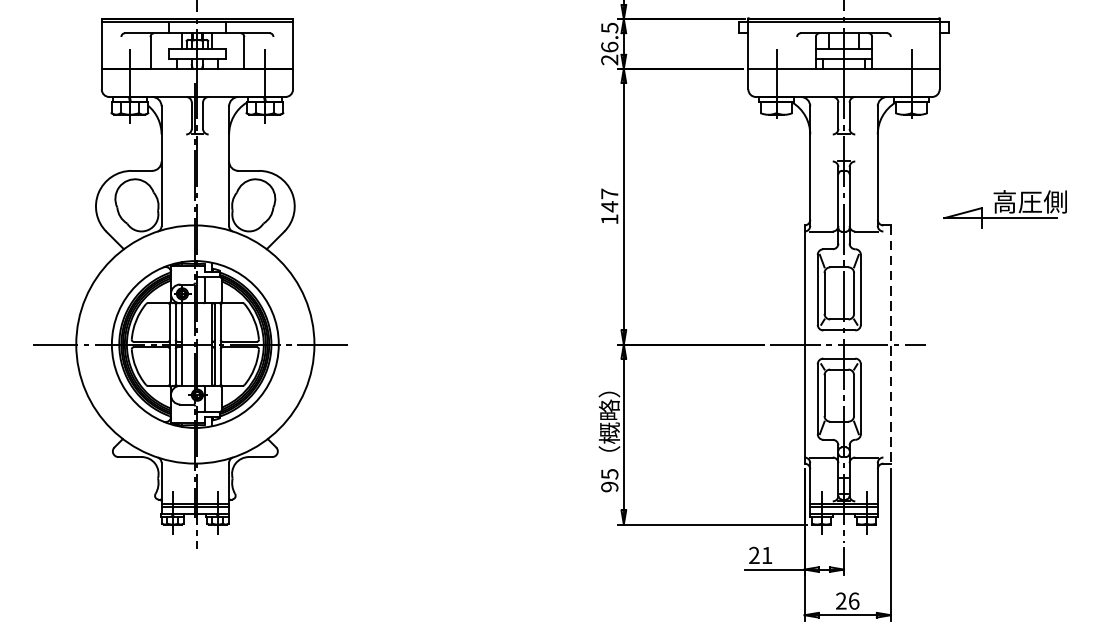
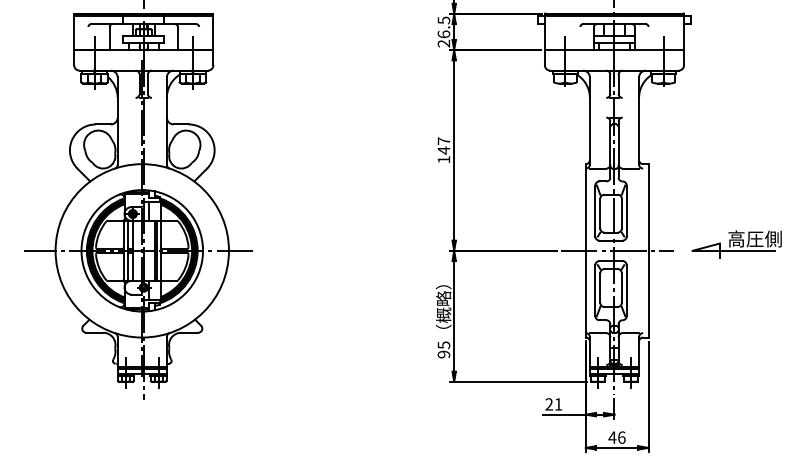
part: (1004, 209) -> (736, 244), moved
line: (890, 344) -> (648, 250), dashed -> solid
text: (841, 600) -> (612, 437), 26 -> 46

